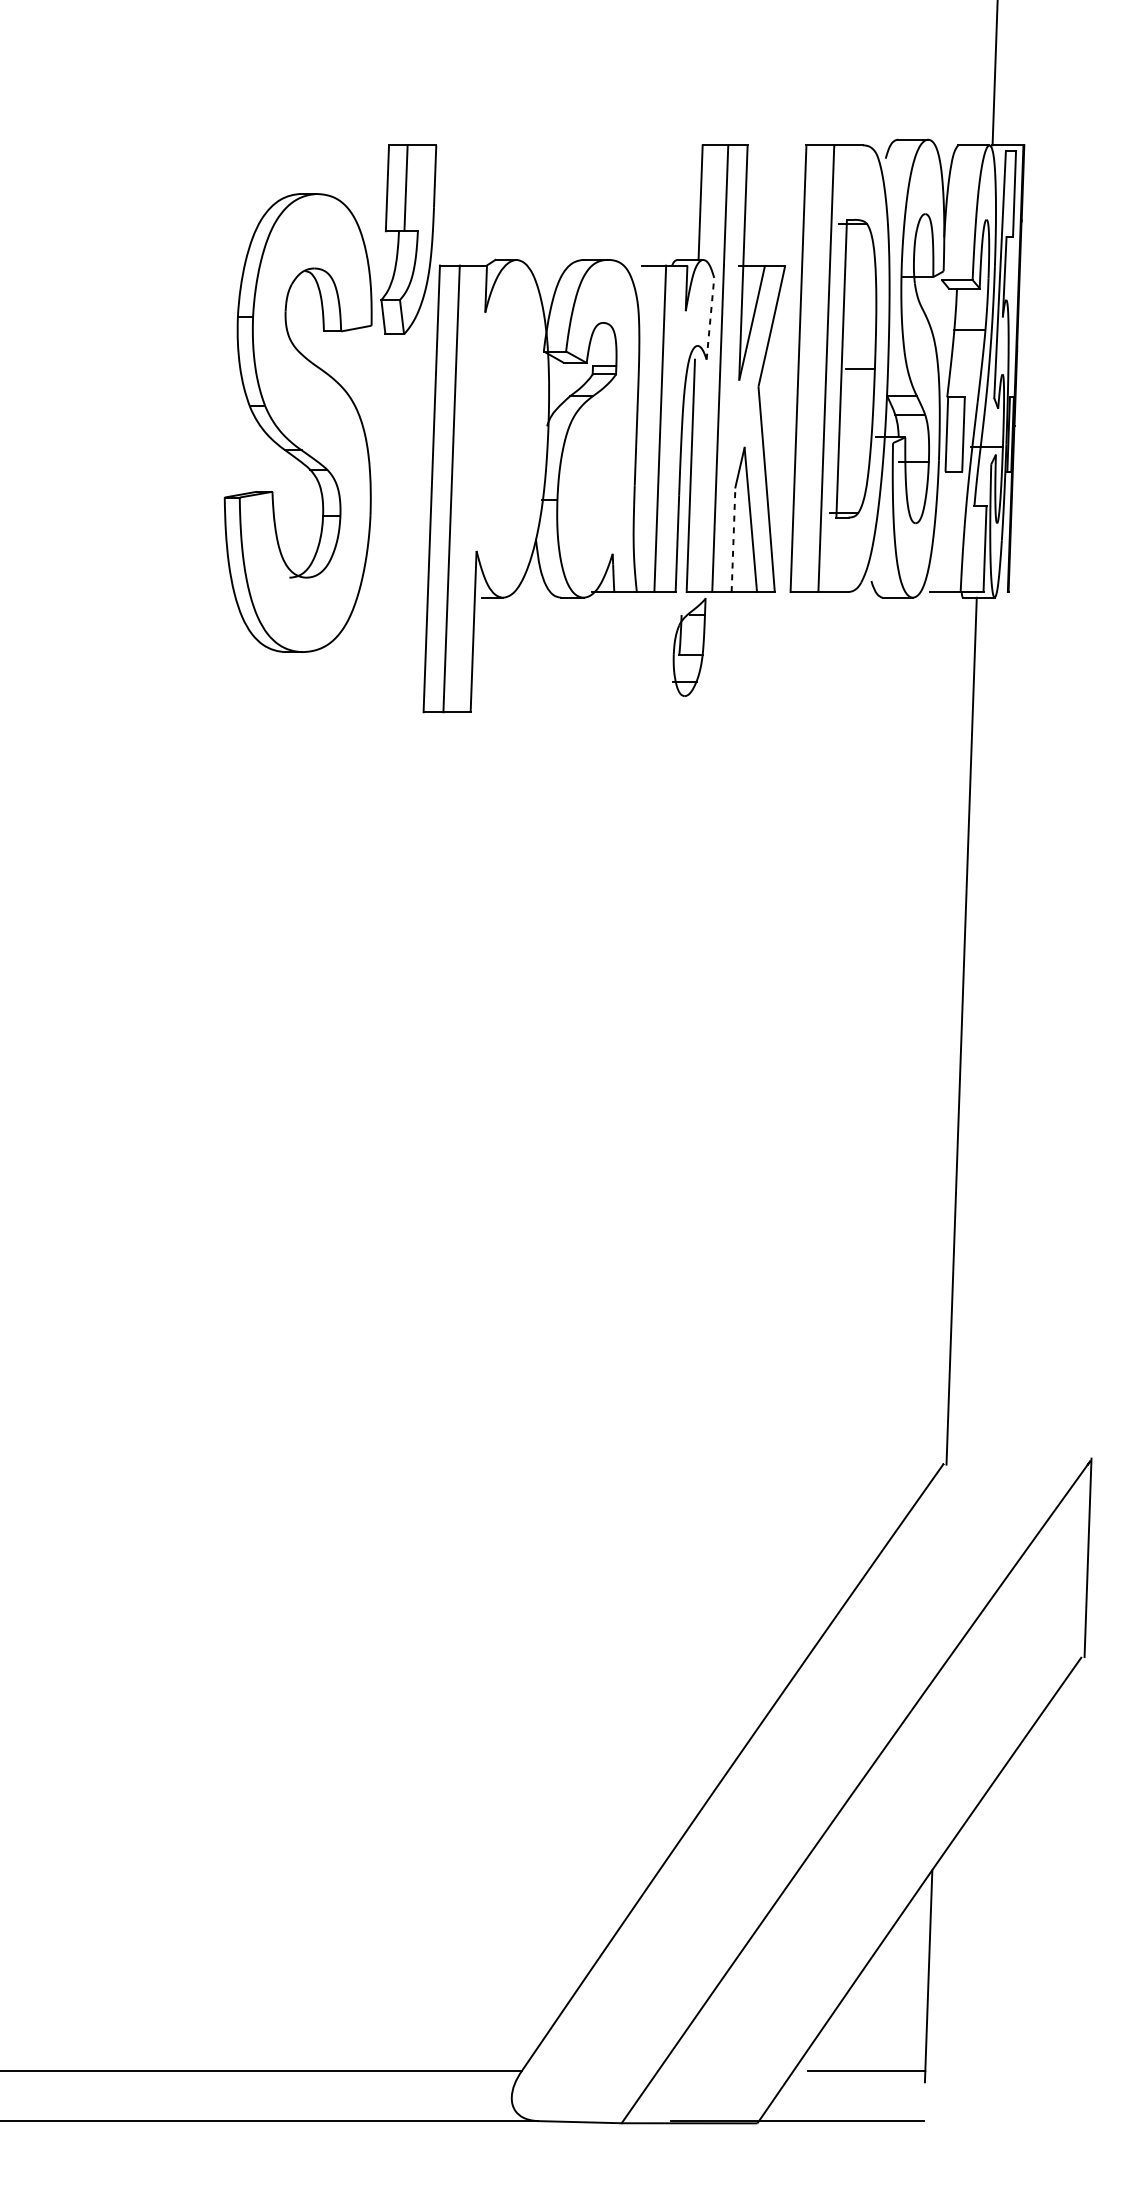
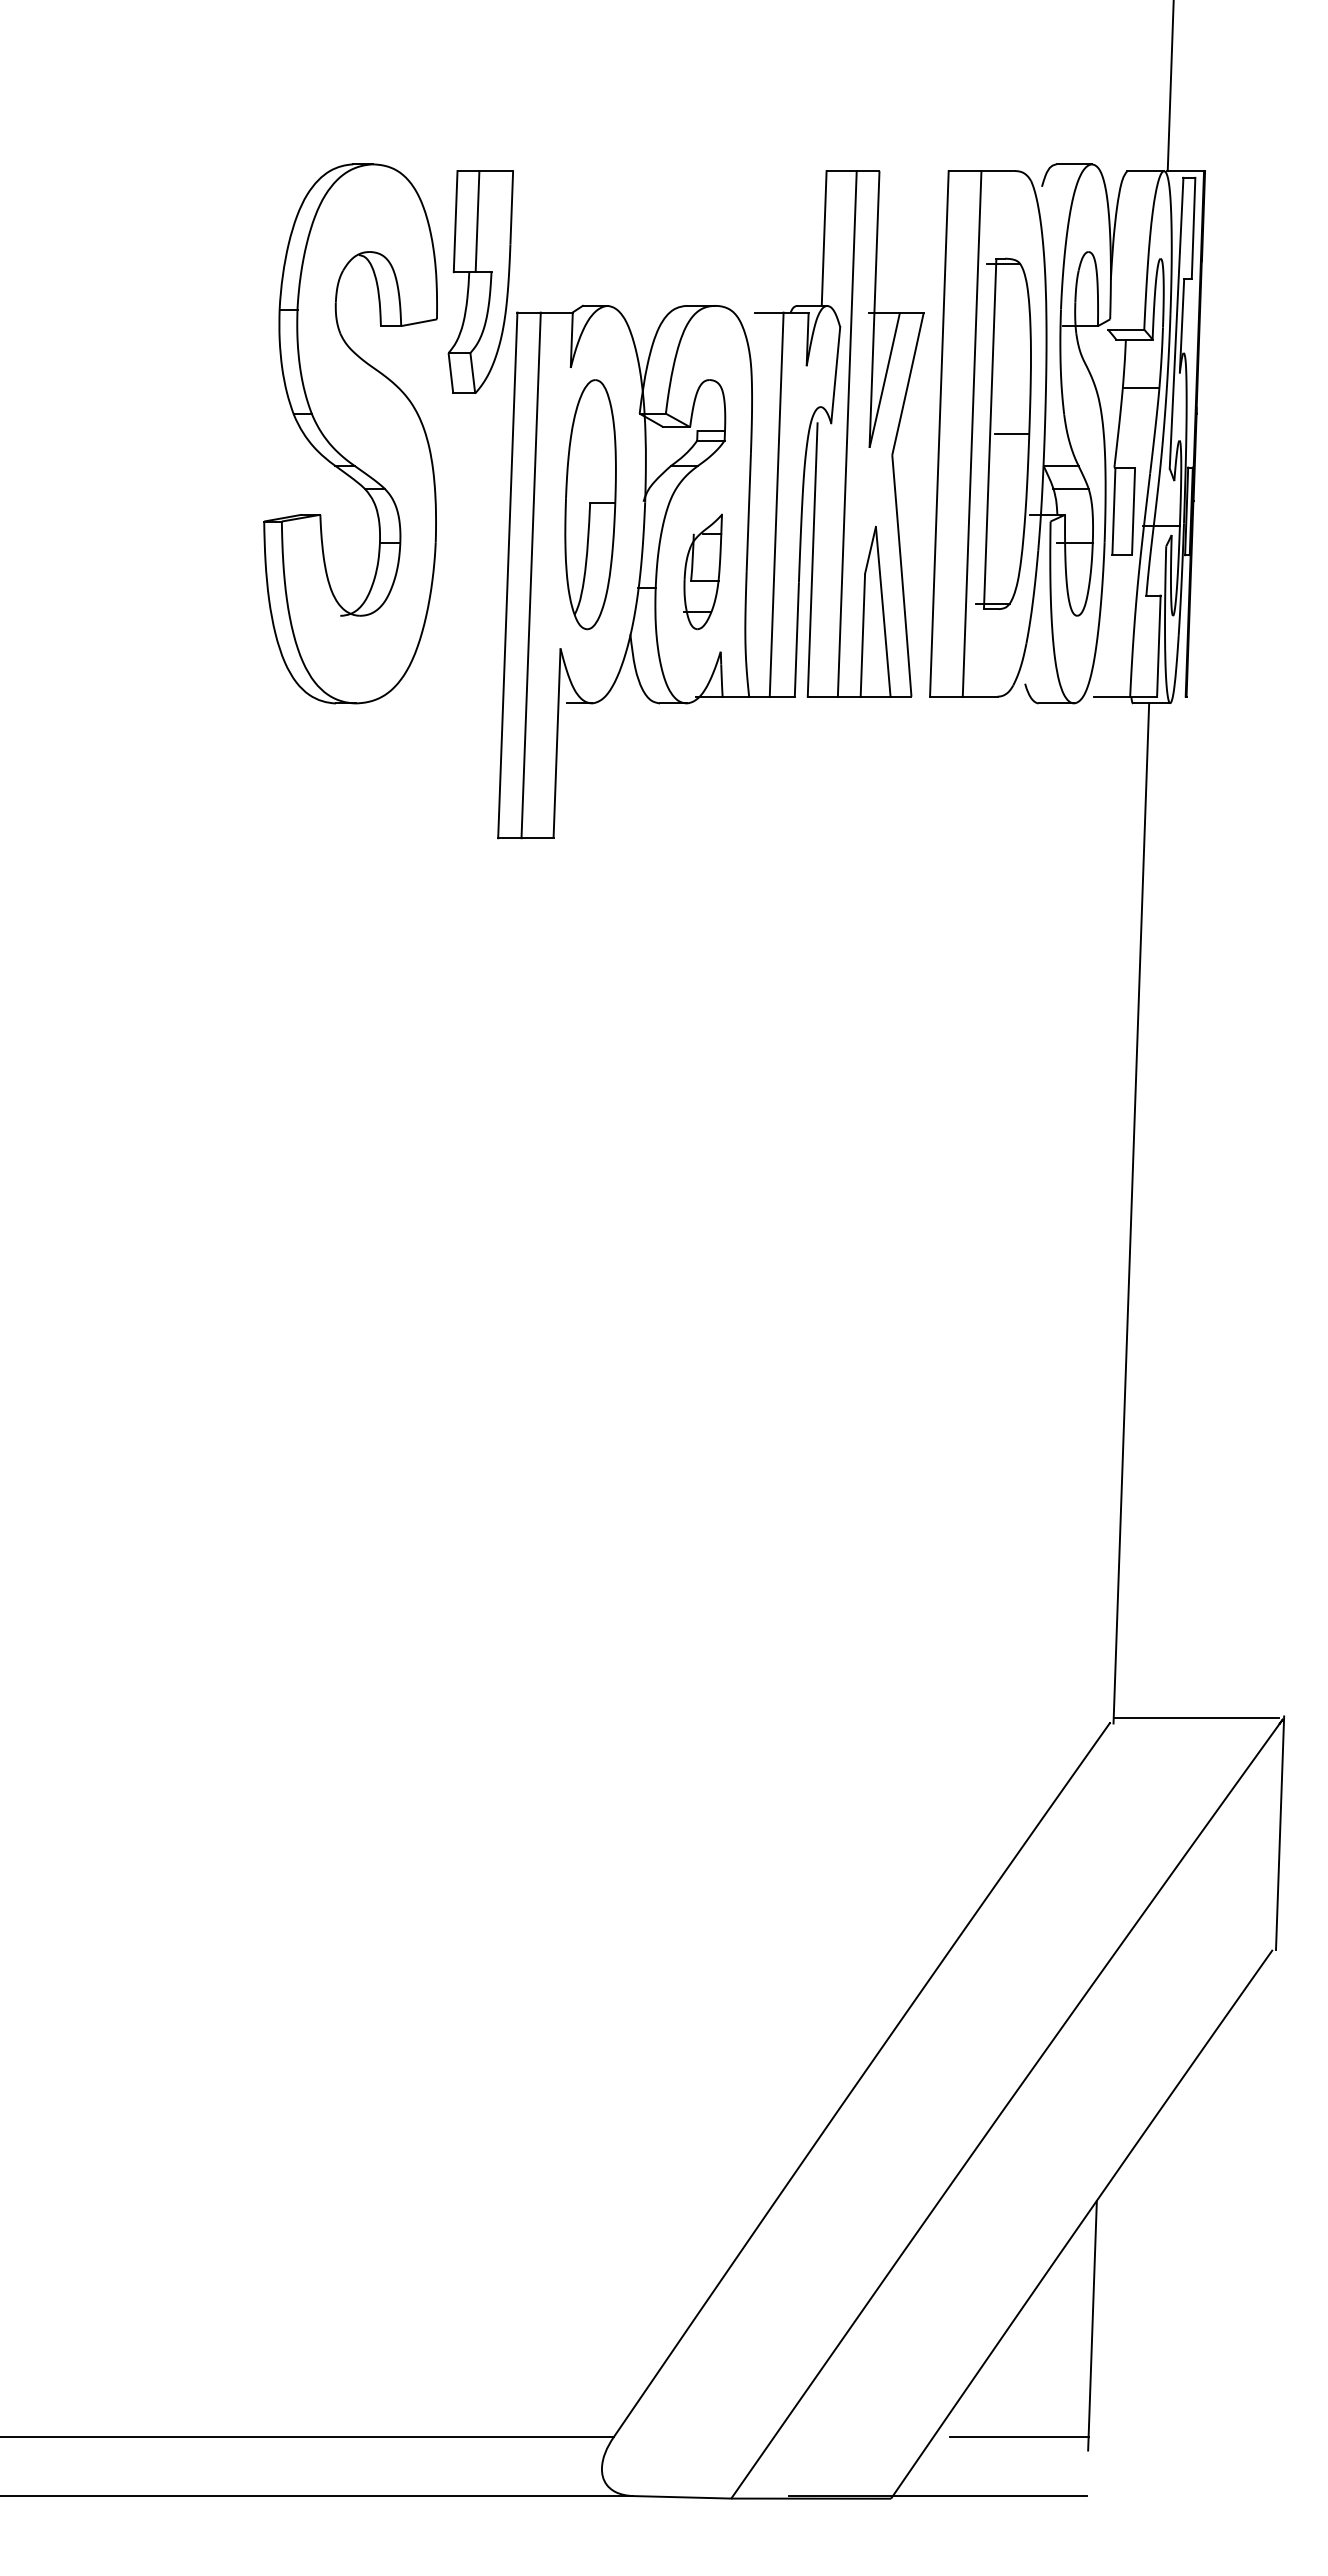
line: (710, 318) -> (835, 374), dashed -> solid
part: (298, 422) -> (350, 433), moved
part: (502, 428) -> (590, 504), added
line: (733, 538) -> (862, 633), dashed -> solid
part: (688, 647) -> (702, 571), moved
line: (1017, 1459) -> (1196, 1717), added

